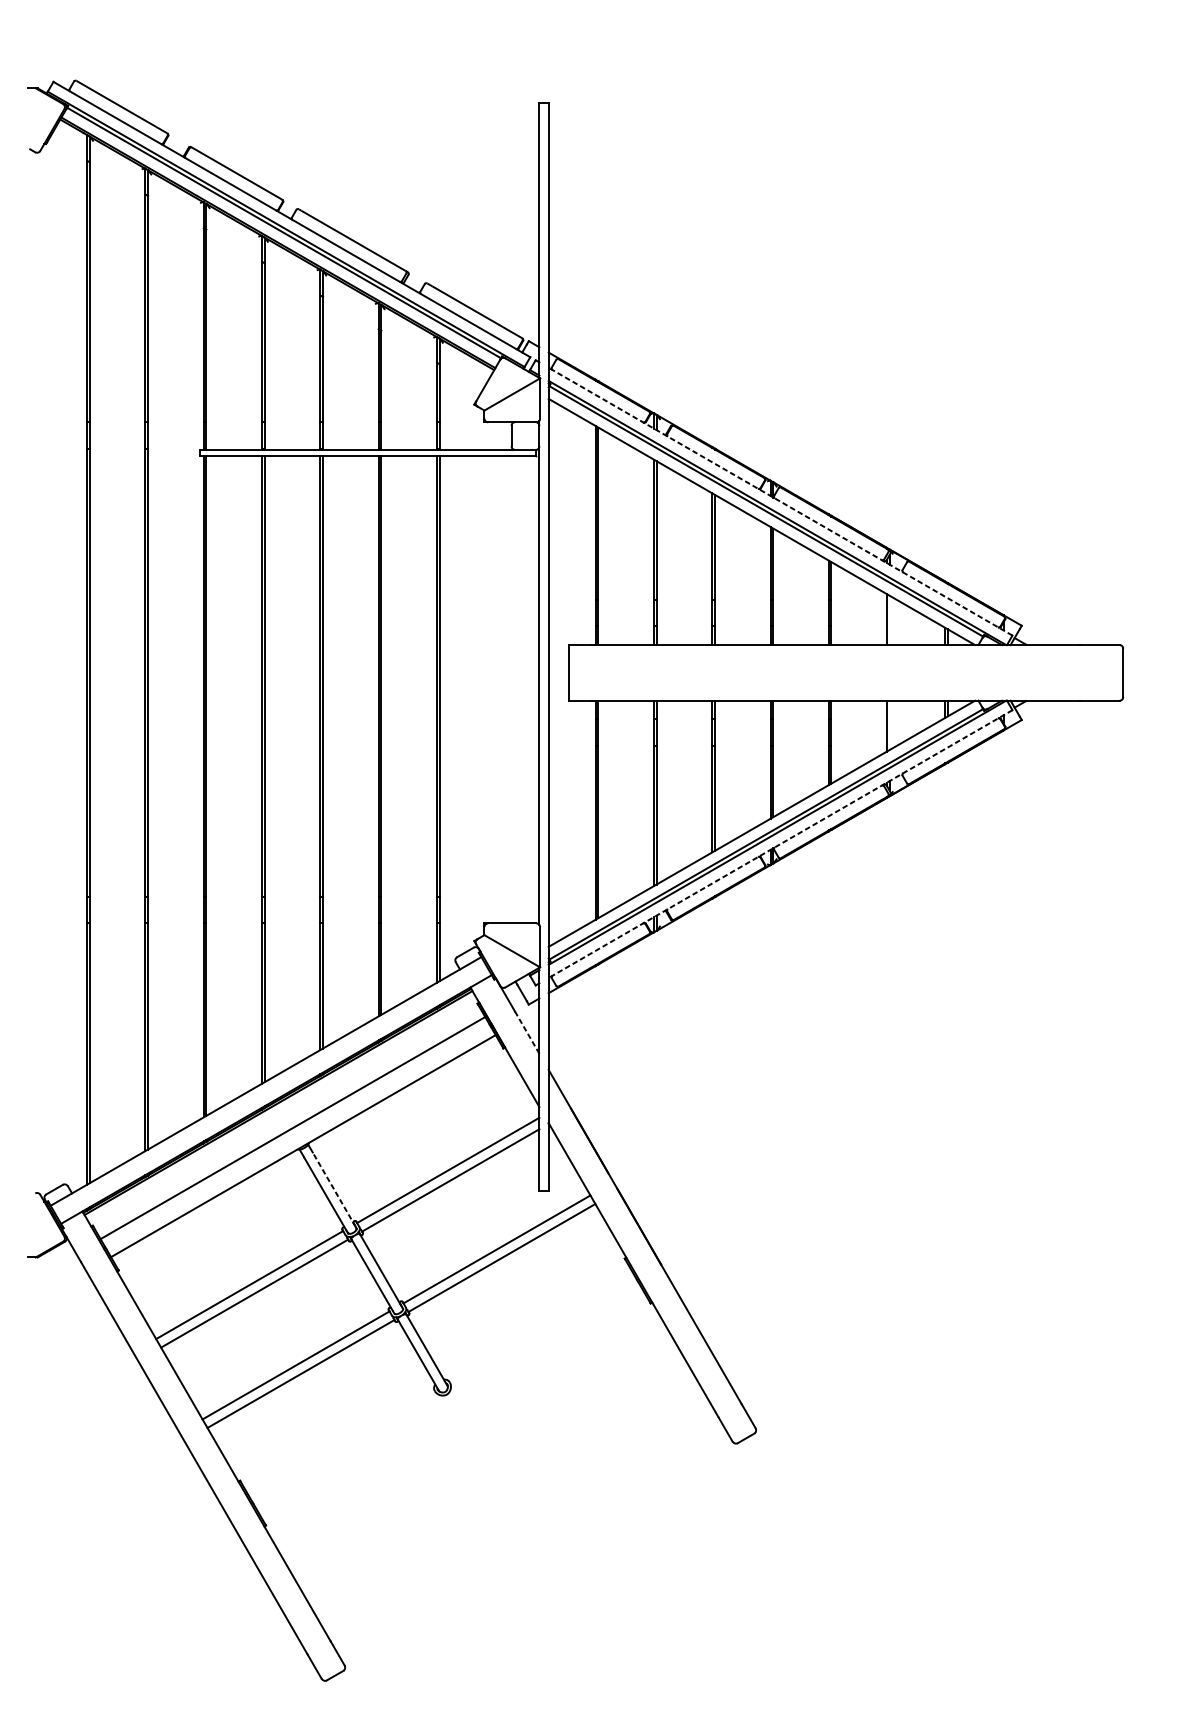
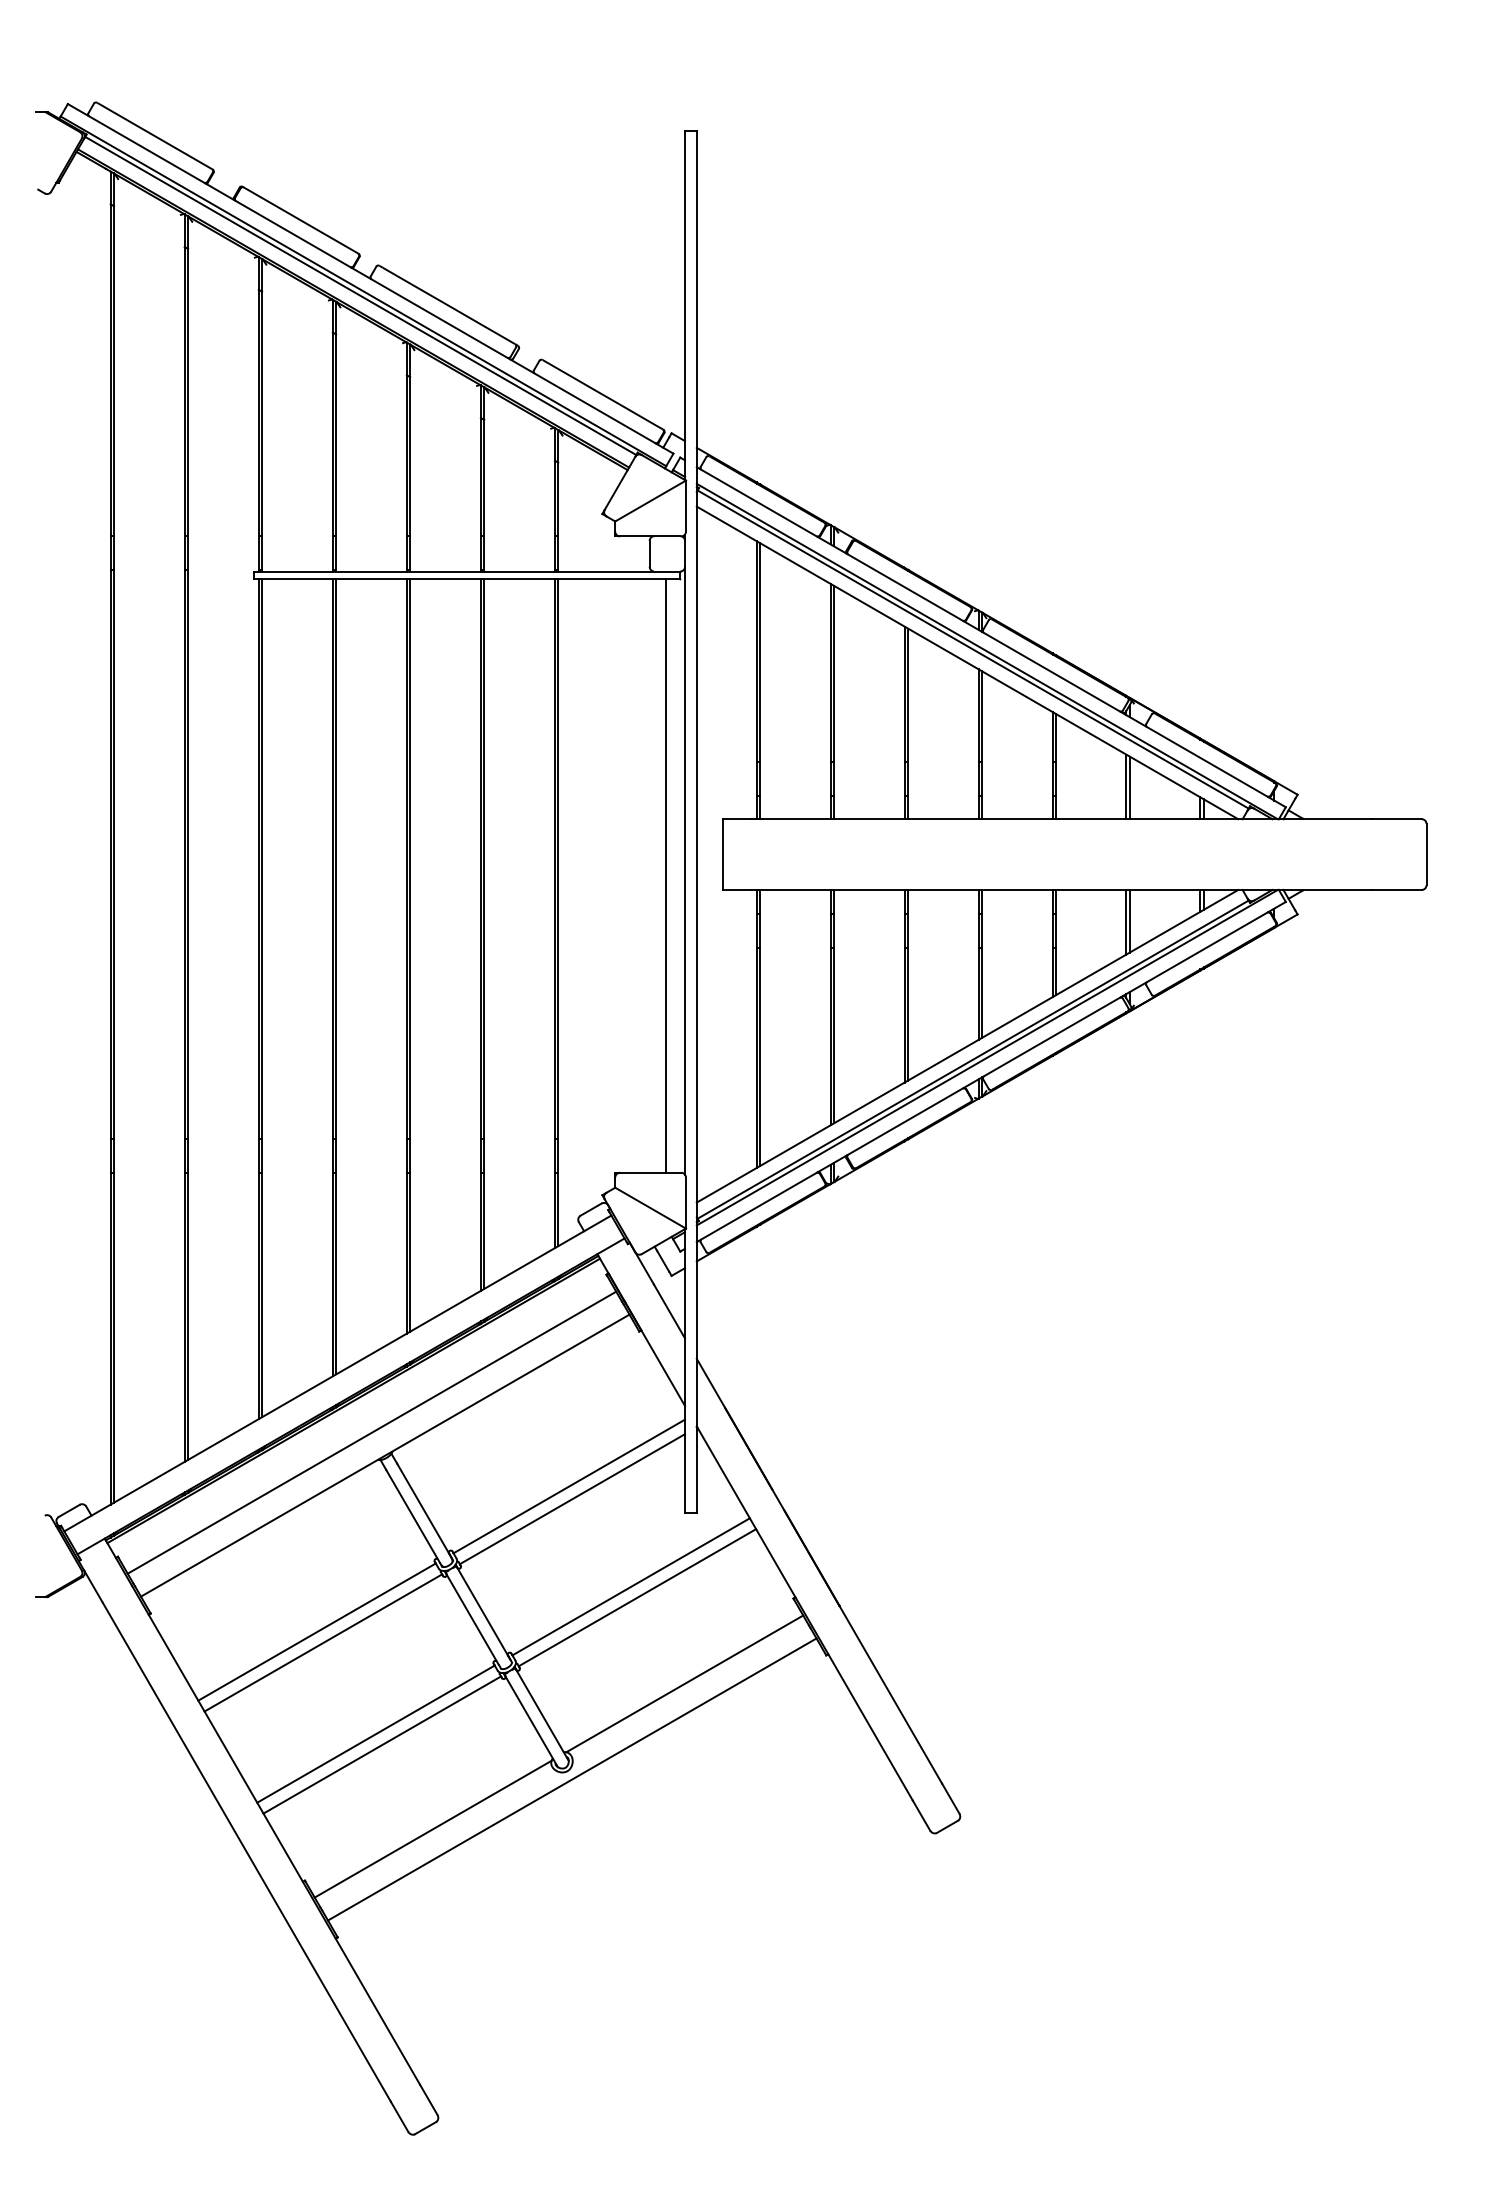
line: (779, 501) -> (990, 636), dashed -> solid
line: (889, 620) -> (1129, 787), added
line: (524, 689) -> (665, 875), added
line: (889, 724) -> (1129, 920), added
line: (779, 844) -> (990, 1072), dashed -> solid
line: (527, 1032) -> (669, 1311), dashed -> solid
line: (334, 1189) -> (424, 1510), dashed -> solid
line: (539, 1325) -> (684, 1683), added
line: (450, 1401) -> (572, 1779), added
line: (340, 1439) -> (432, 1828), added

